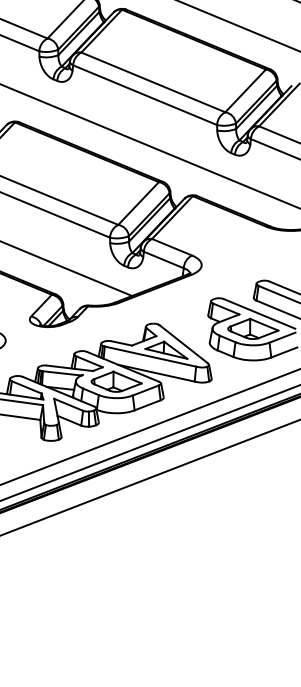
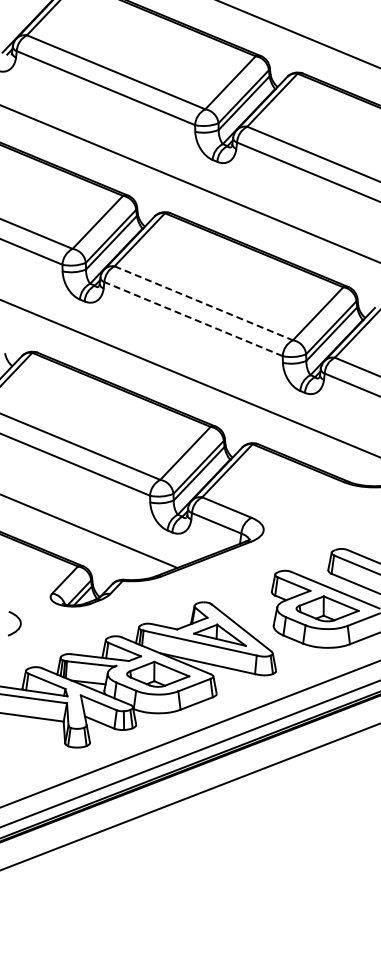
line: (153, 82) -> (203, 303), solid -> dashed
line: (145, 95) -> (193, 319), solid -> dashed

